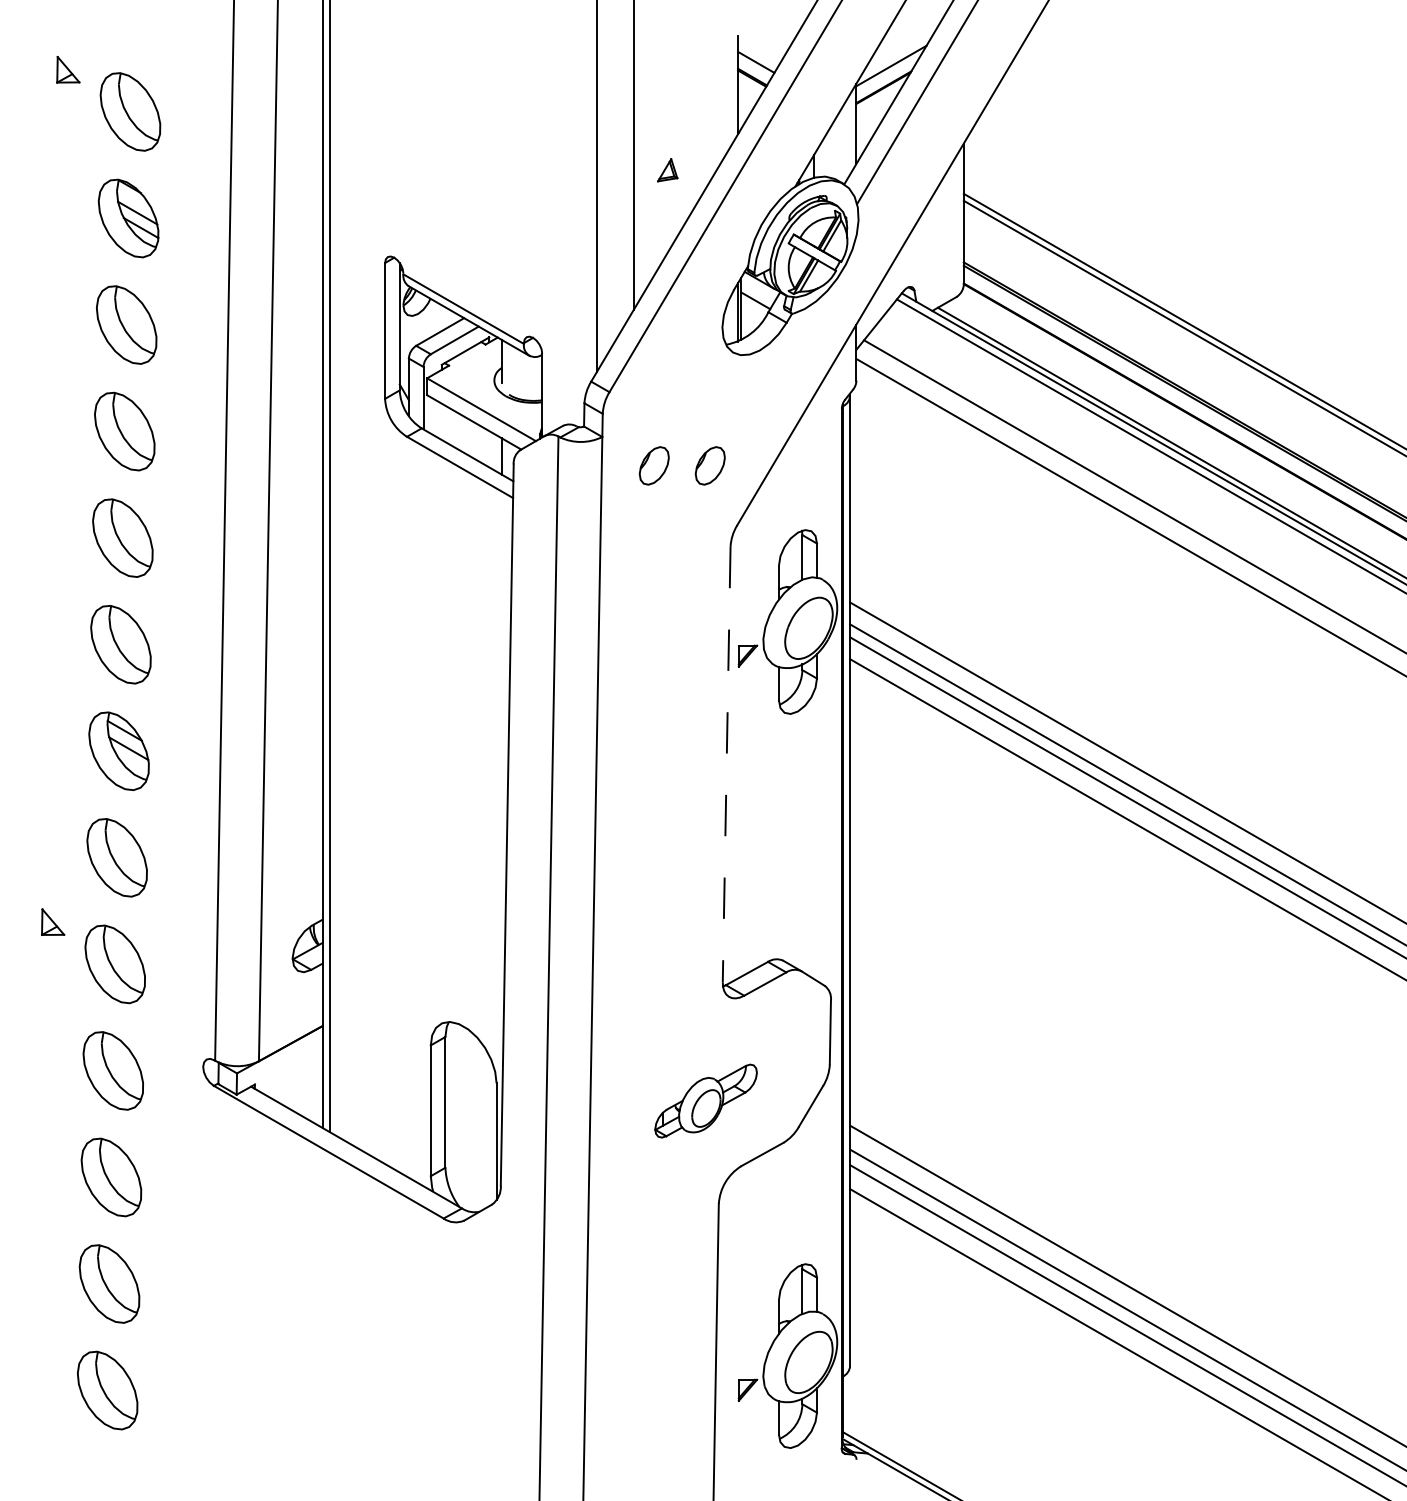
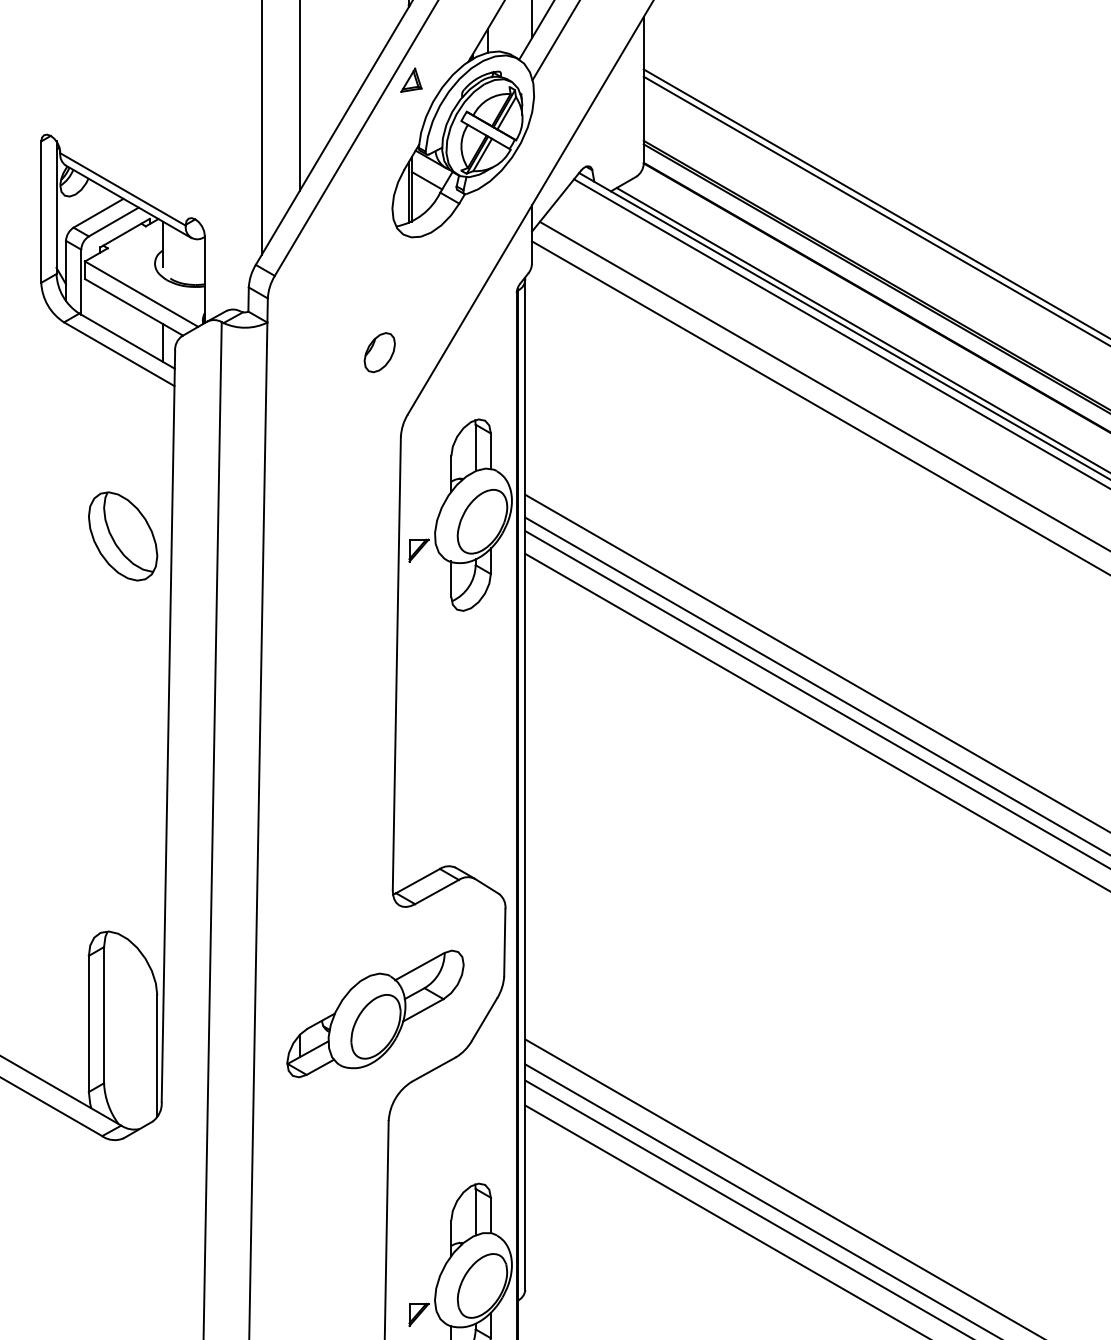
part: (667, 170) -> (411, 80), moved
part: (653, 465) -> (320, 352), removed
part: (463, 642) -> (122, 536), added
line: (726, 764) -> (396, 663), dashed -> solid
part: (705, 1100) -> (374, 1013), size x1.67

